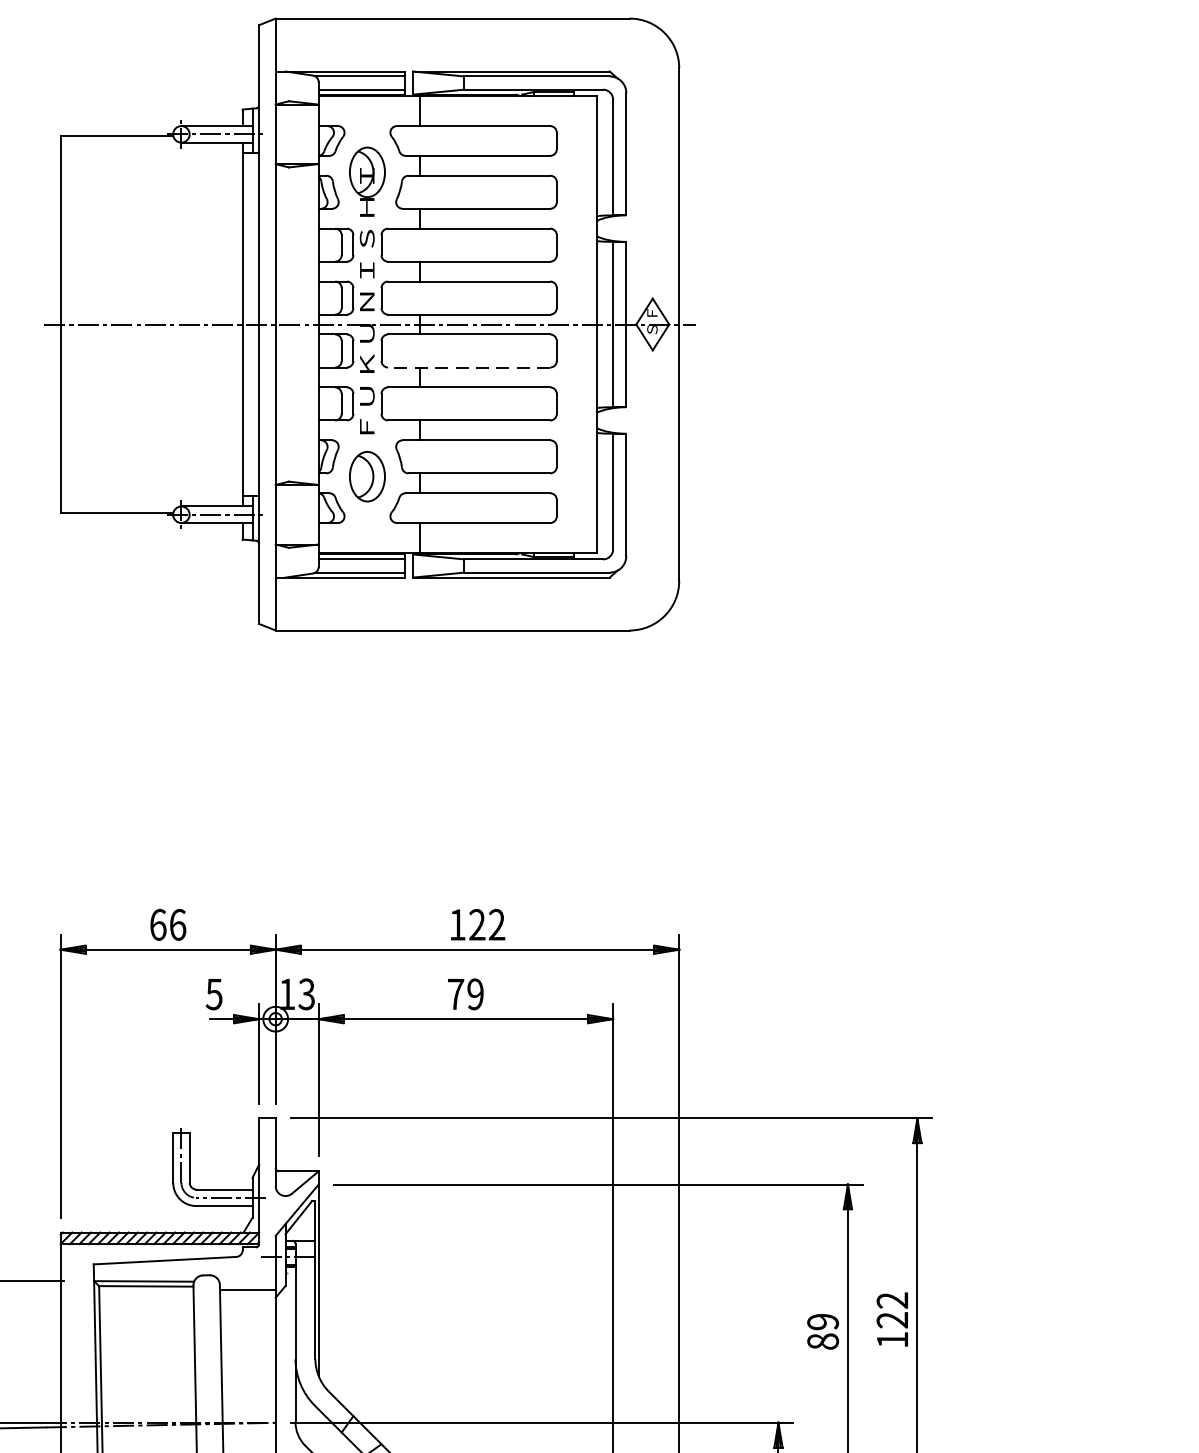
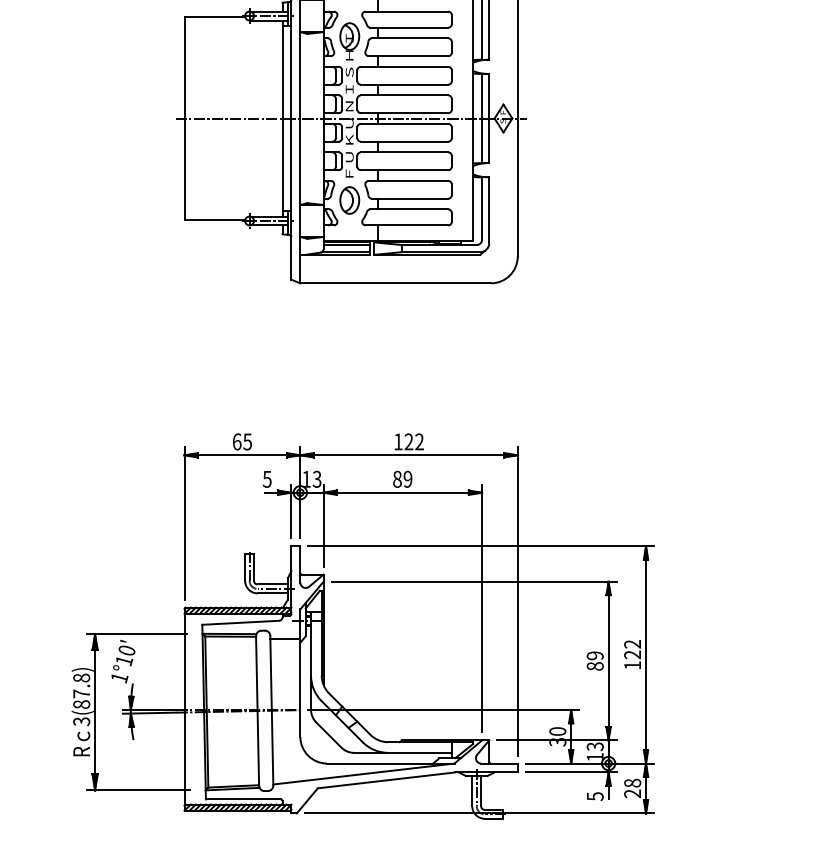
line: (469, 367) -> (404, 141), dashed -> solid
text: (177, 924) -> (247, 441), 66 -> 65
text: (456, 992) -> (397, 478), 79 -> 89

